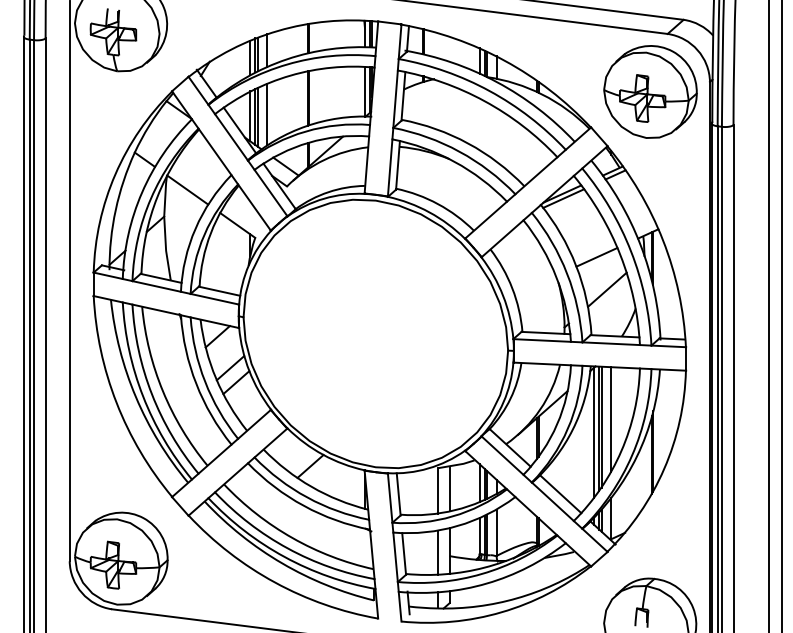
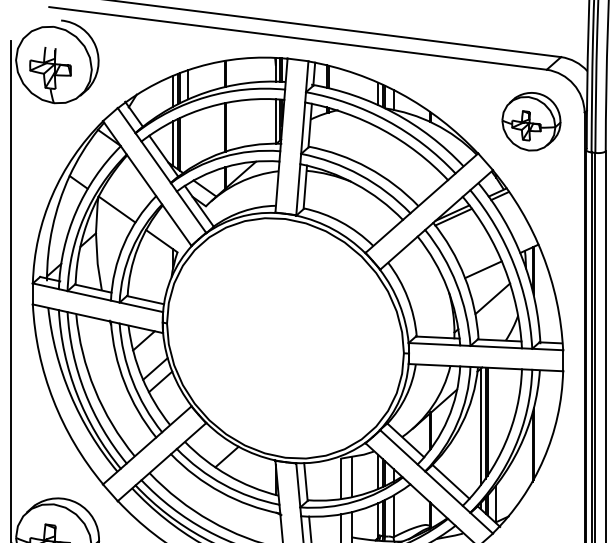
part: (650, 91) -> (531, 121), size x0.7
line: (267, 114) -> (188, 141), removed
line: (611, 419) -> (496, 414), removed

